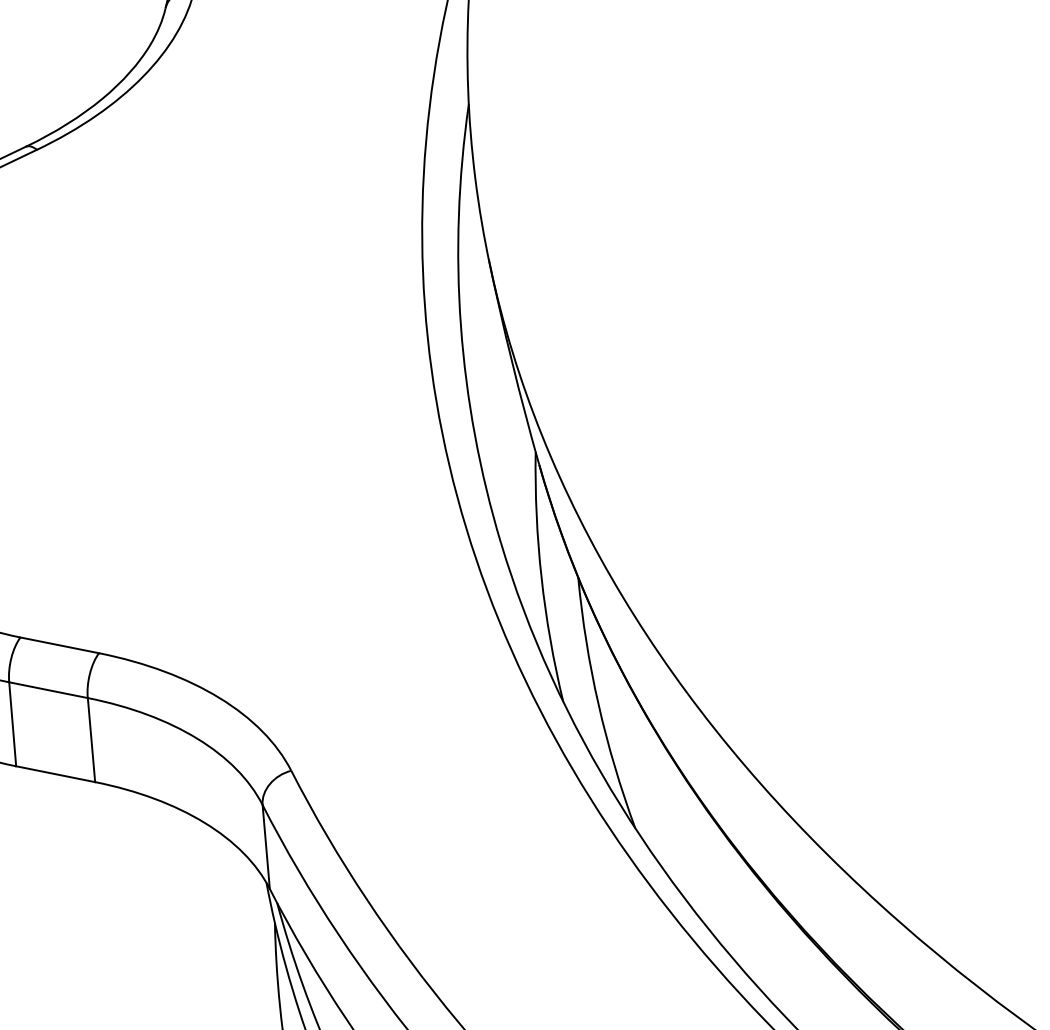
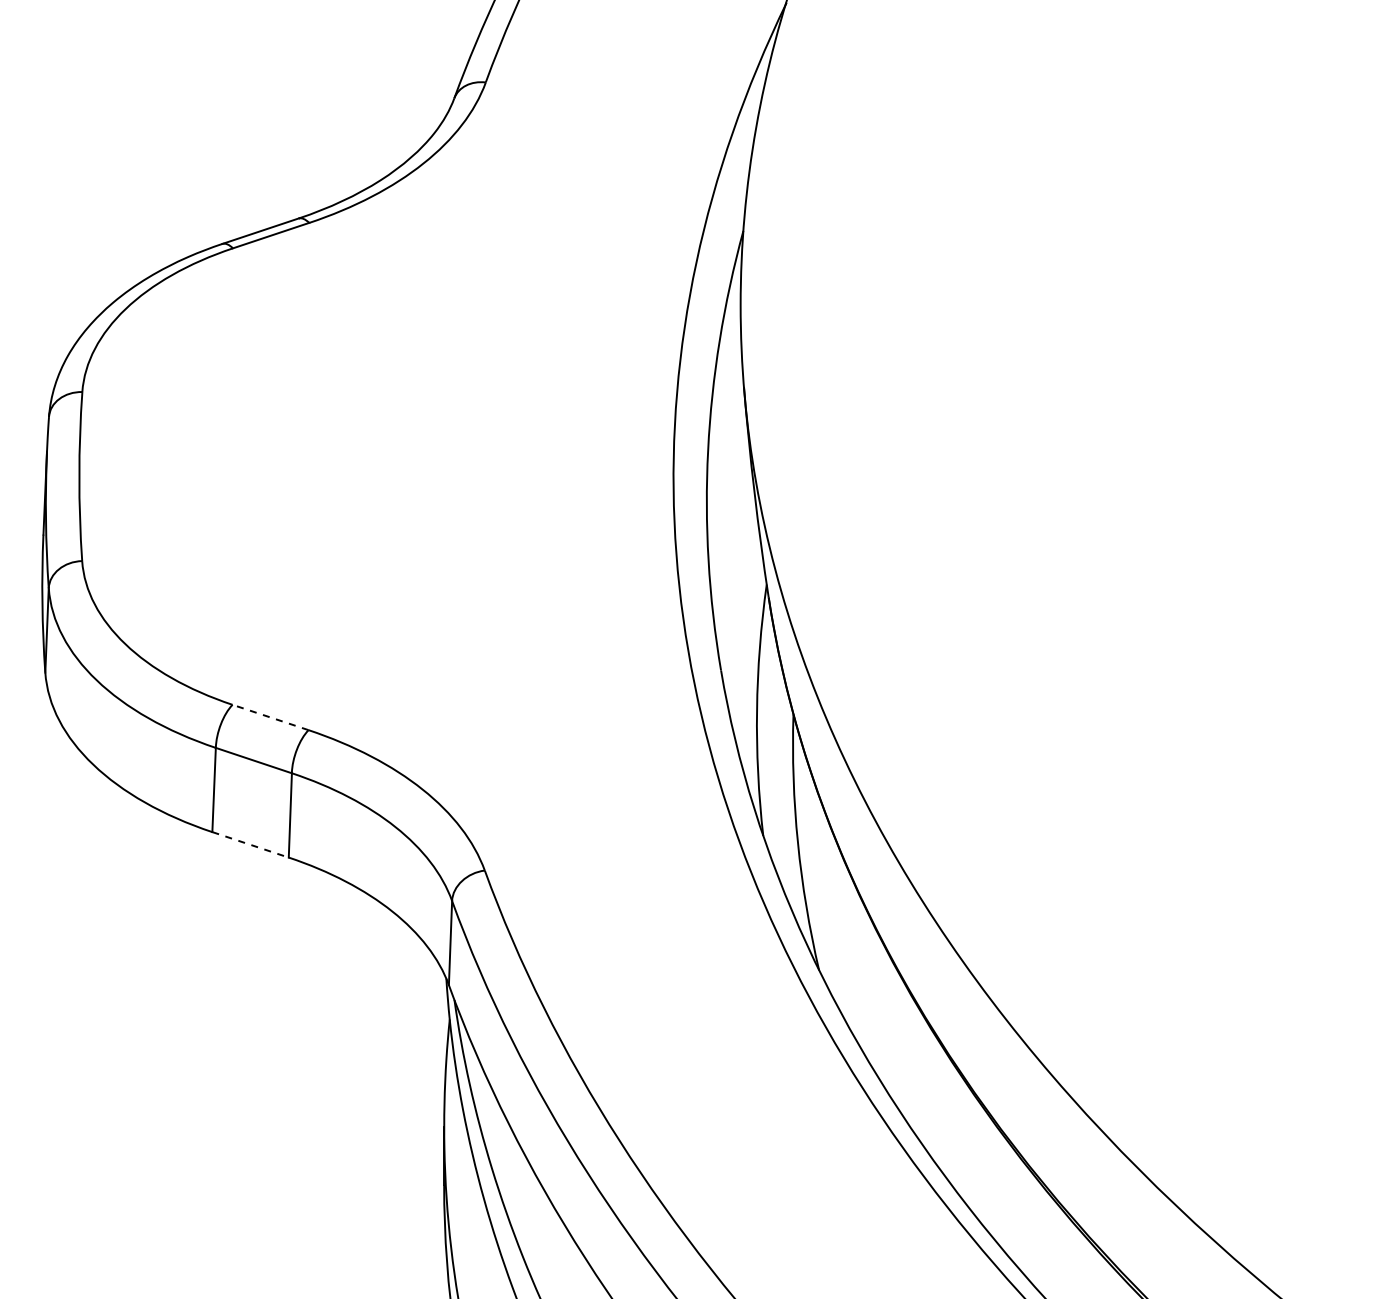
line: (59, 645) -> (270, 717), solid -> dashed
line: (56, 774) -> (251, 845), solid -> dashed

